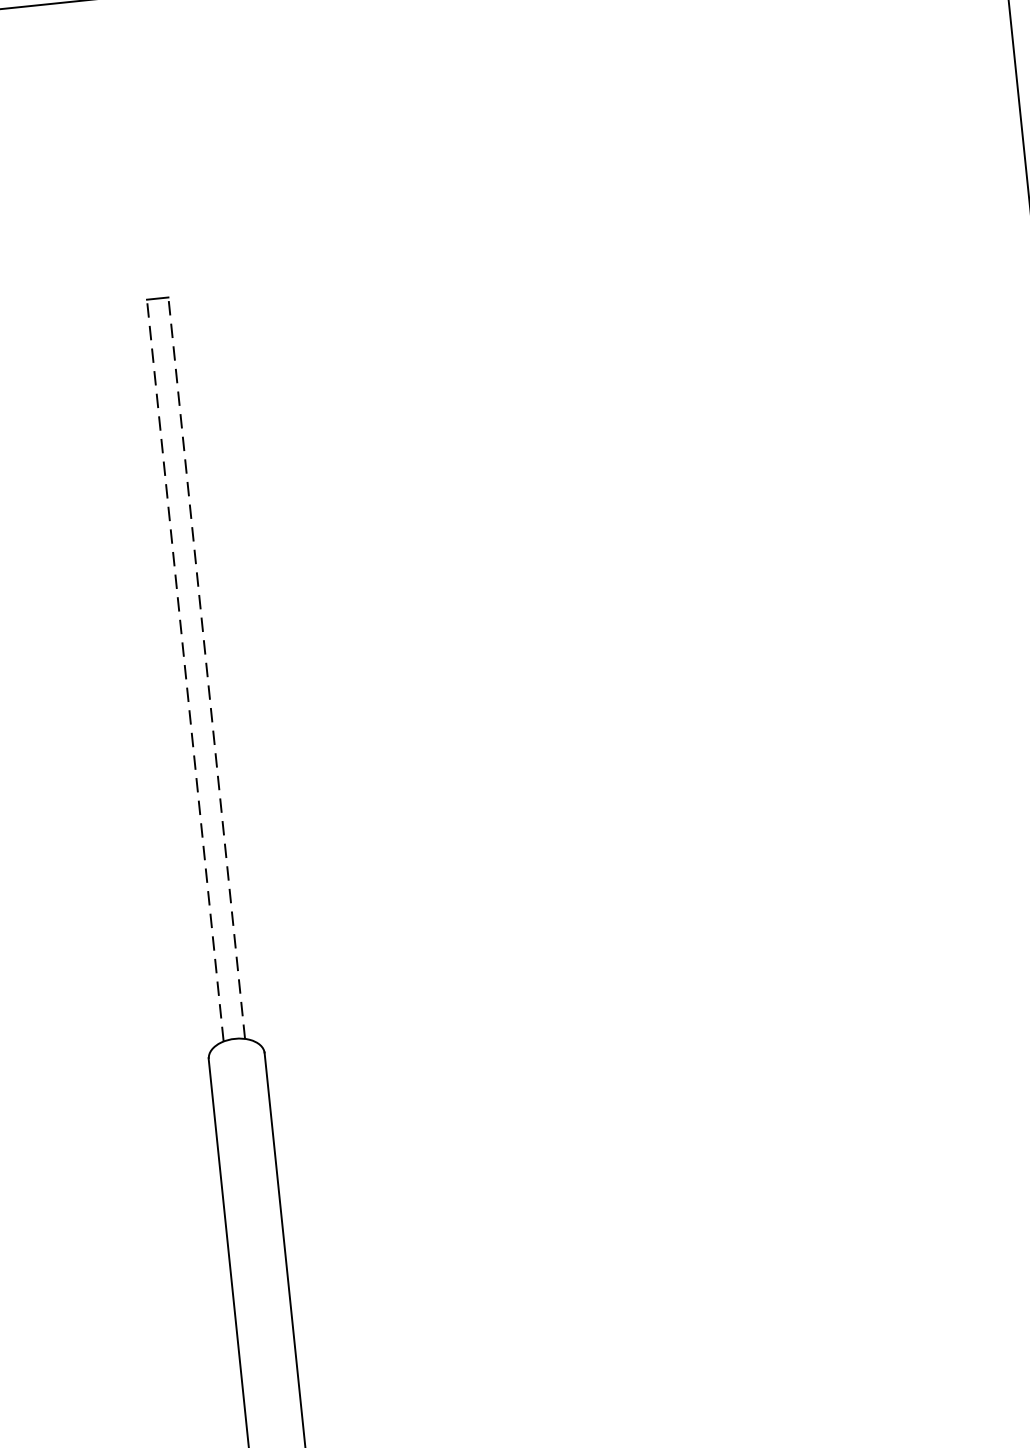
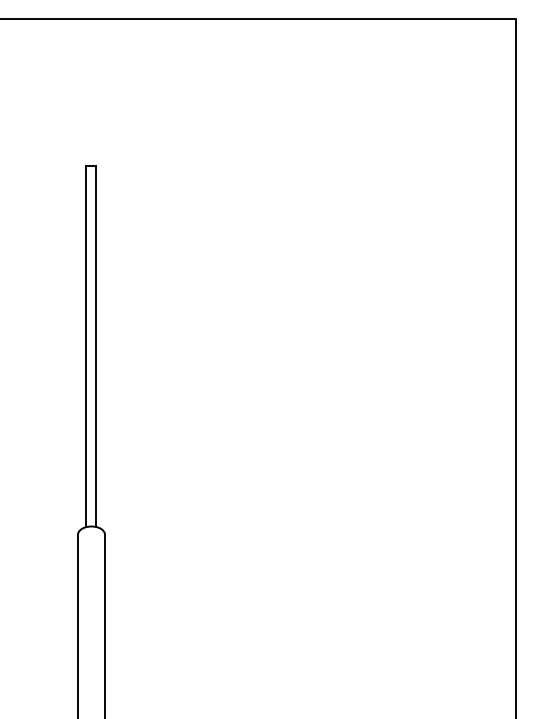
line: (206, 667) -> (96, 346), dashed -> solid
line: (184, 670) -> (85, 346), dashed -> solid

